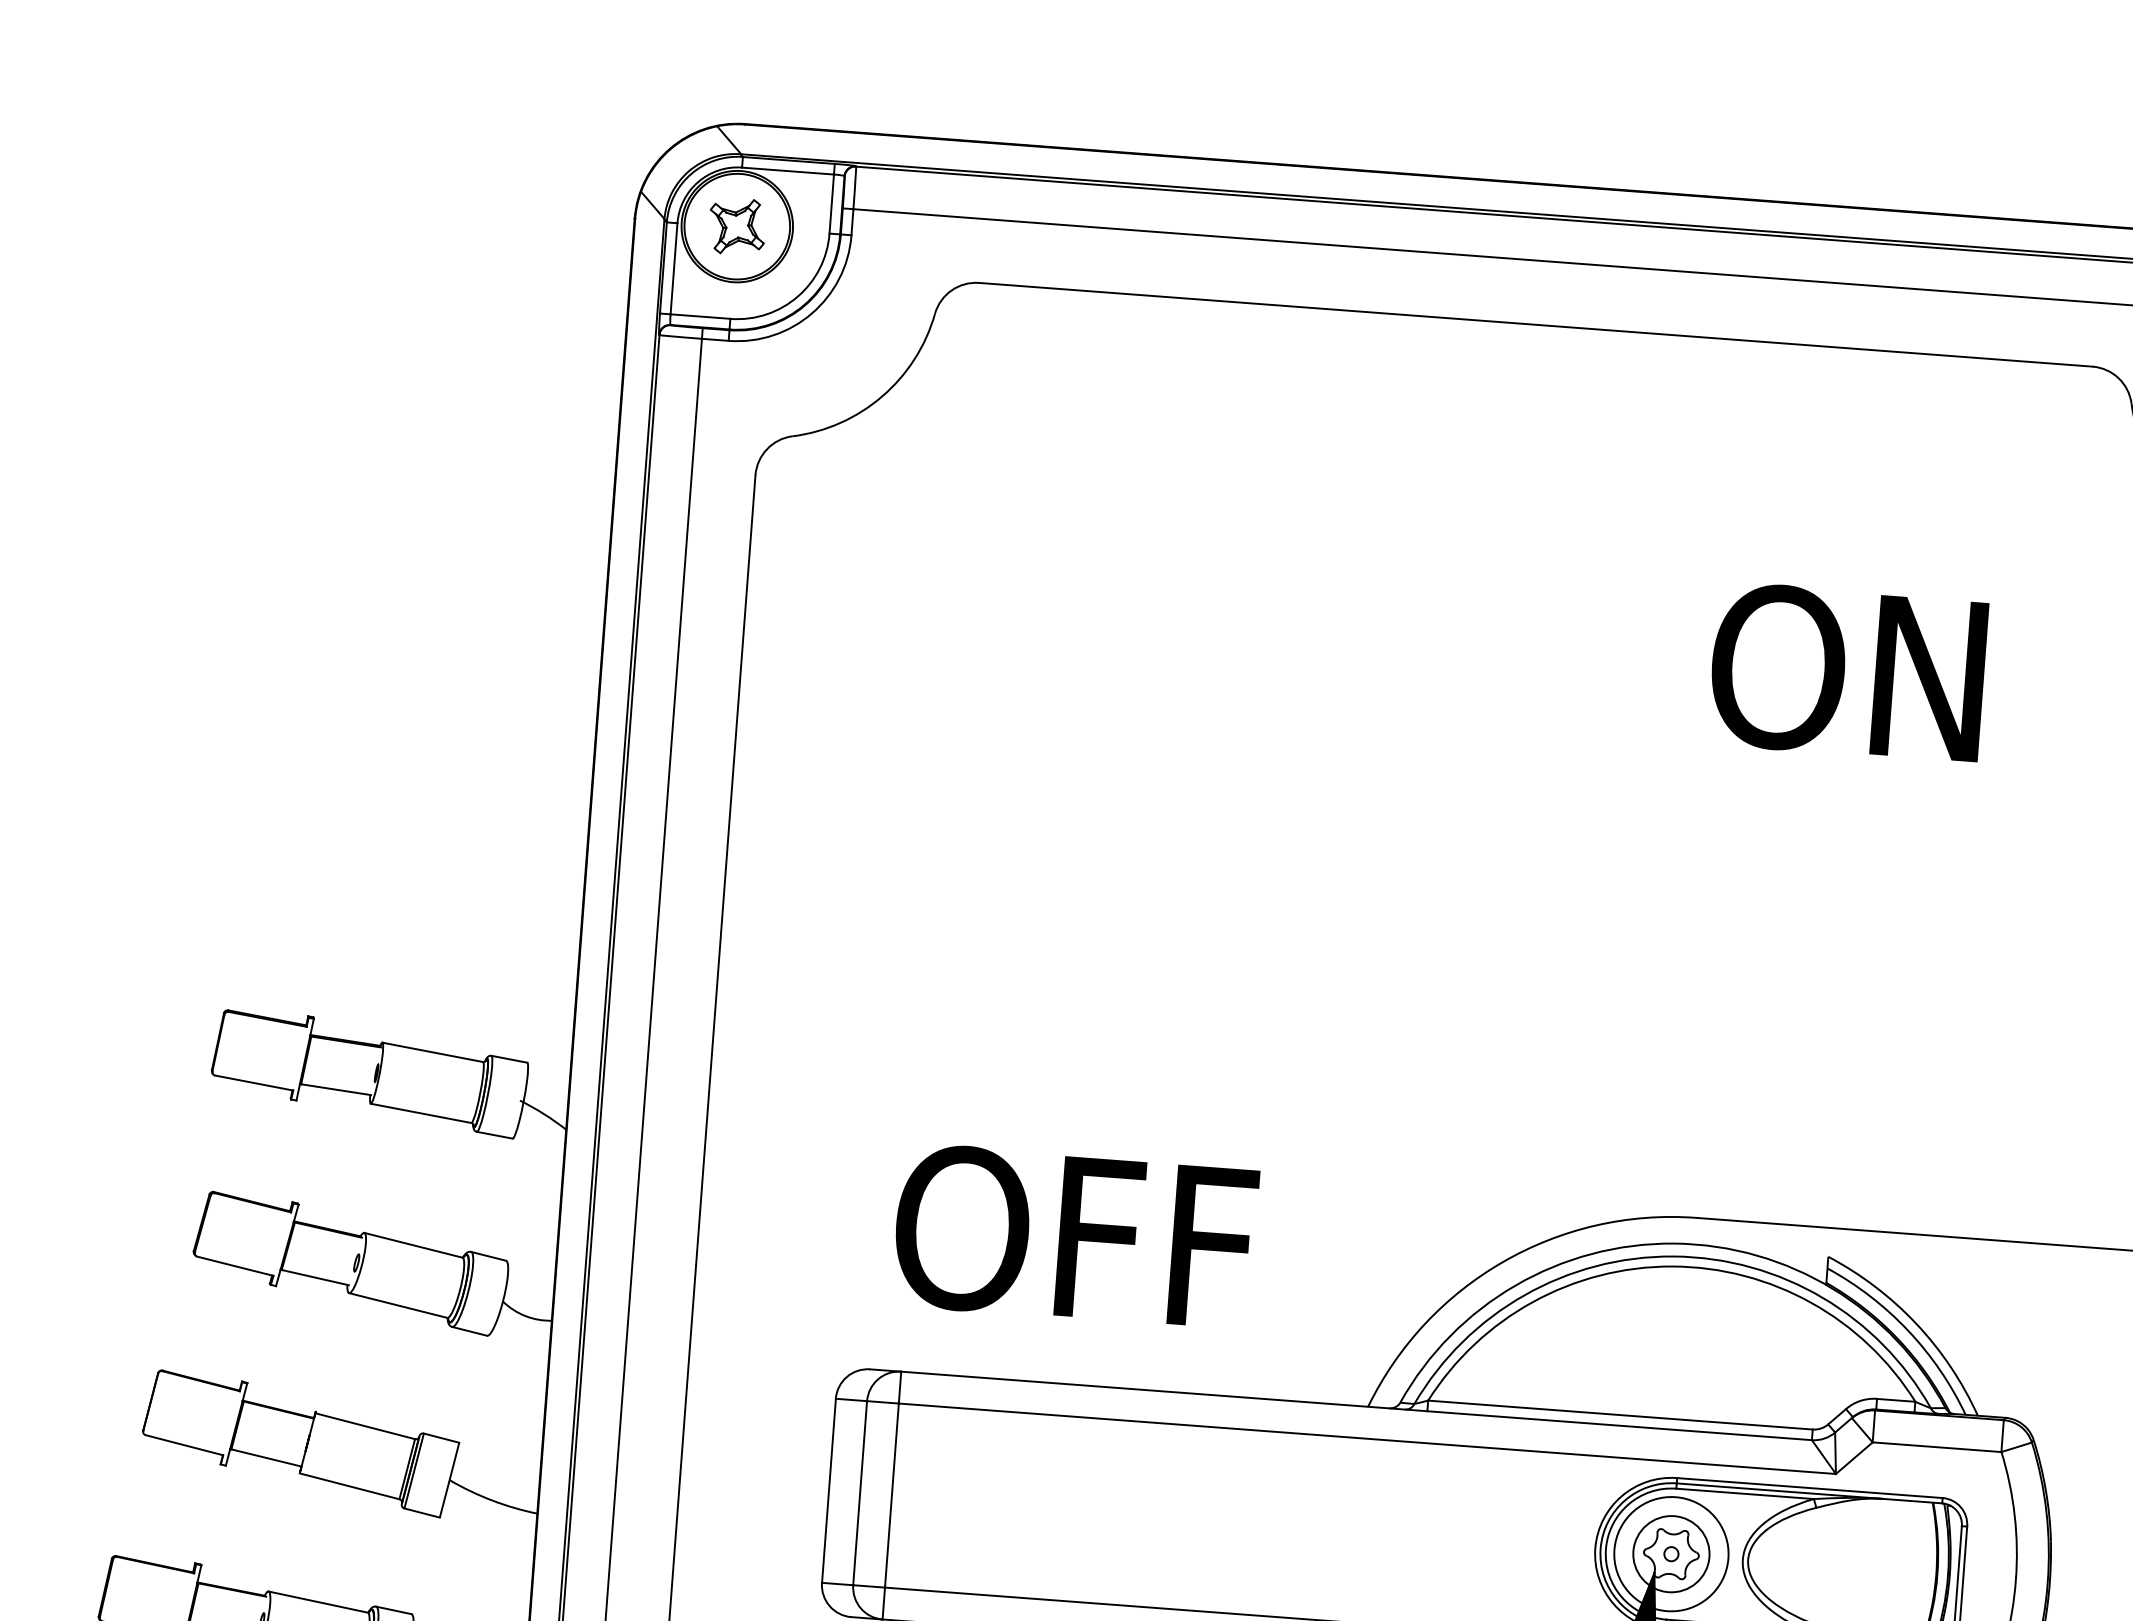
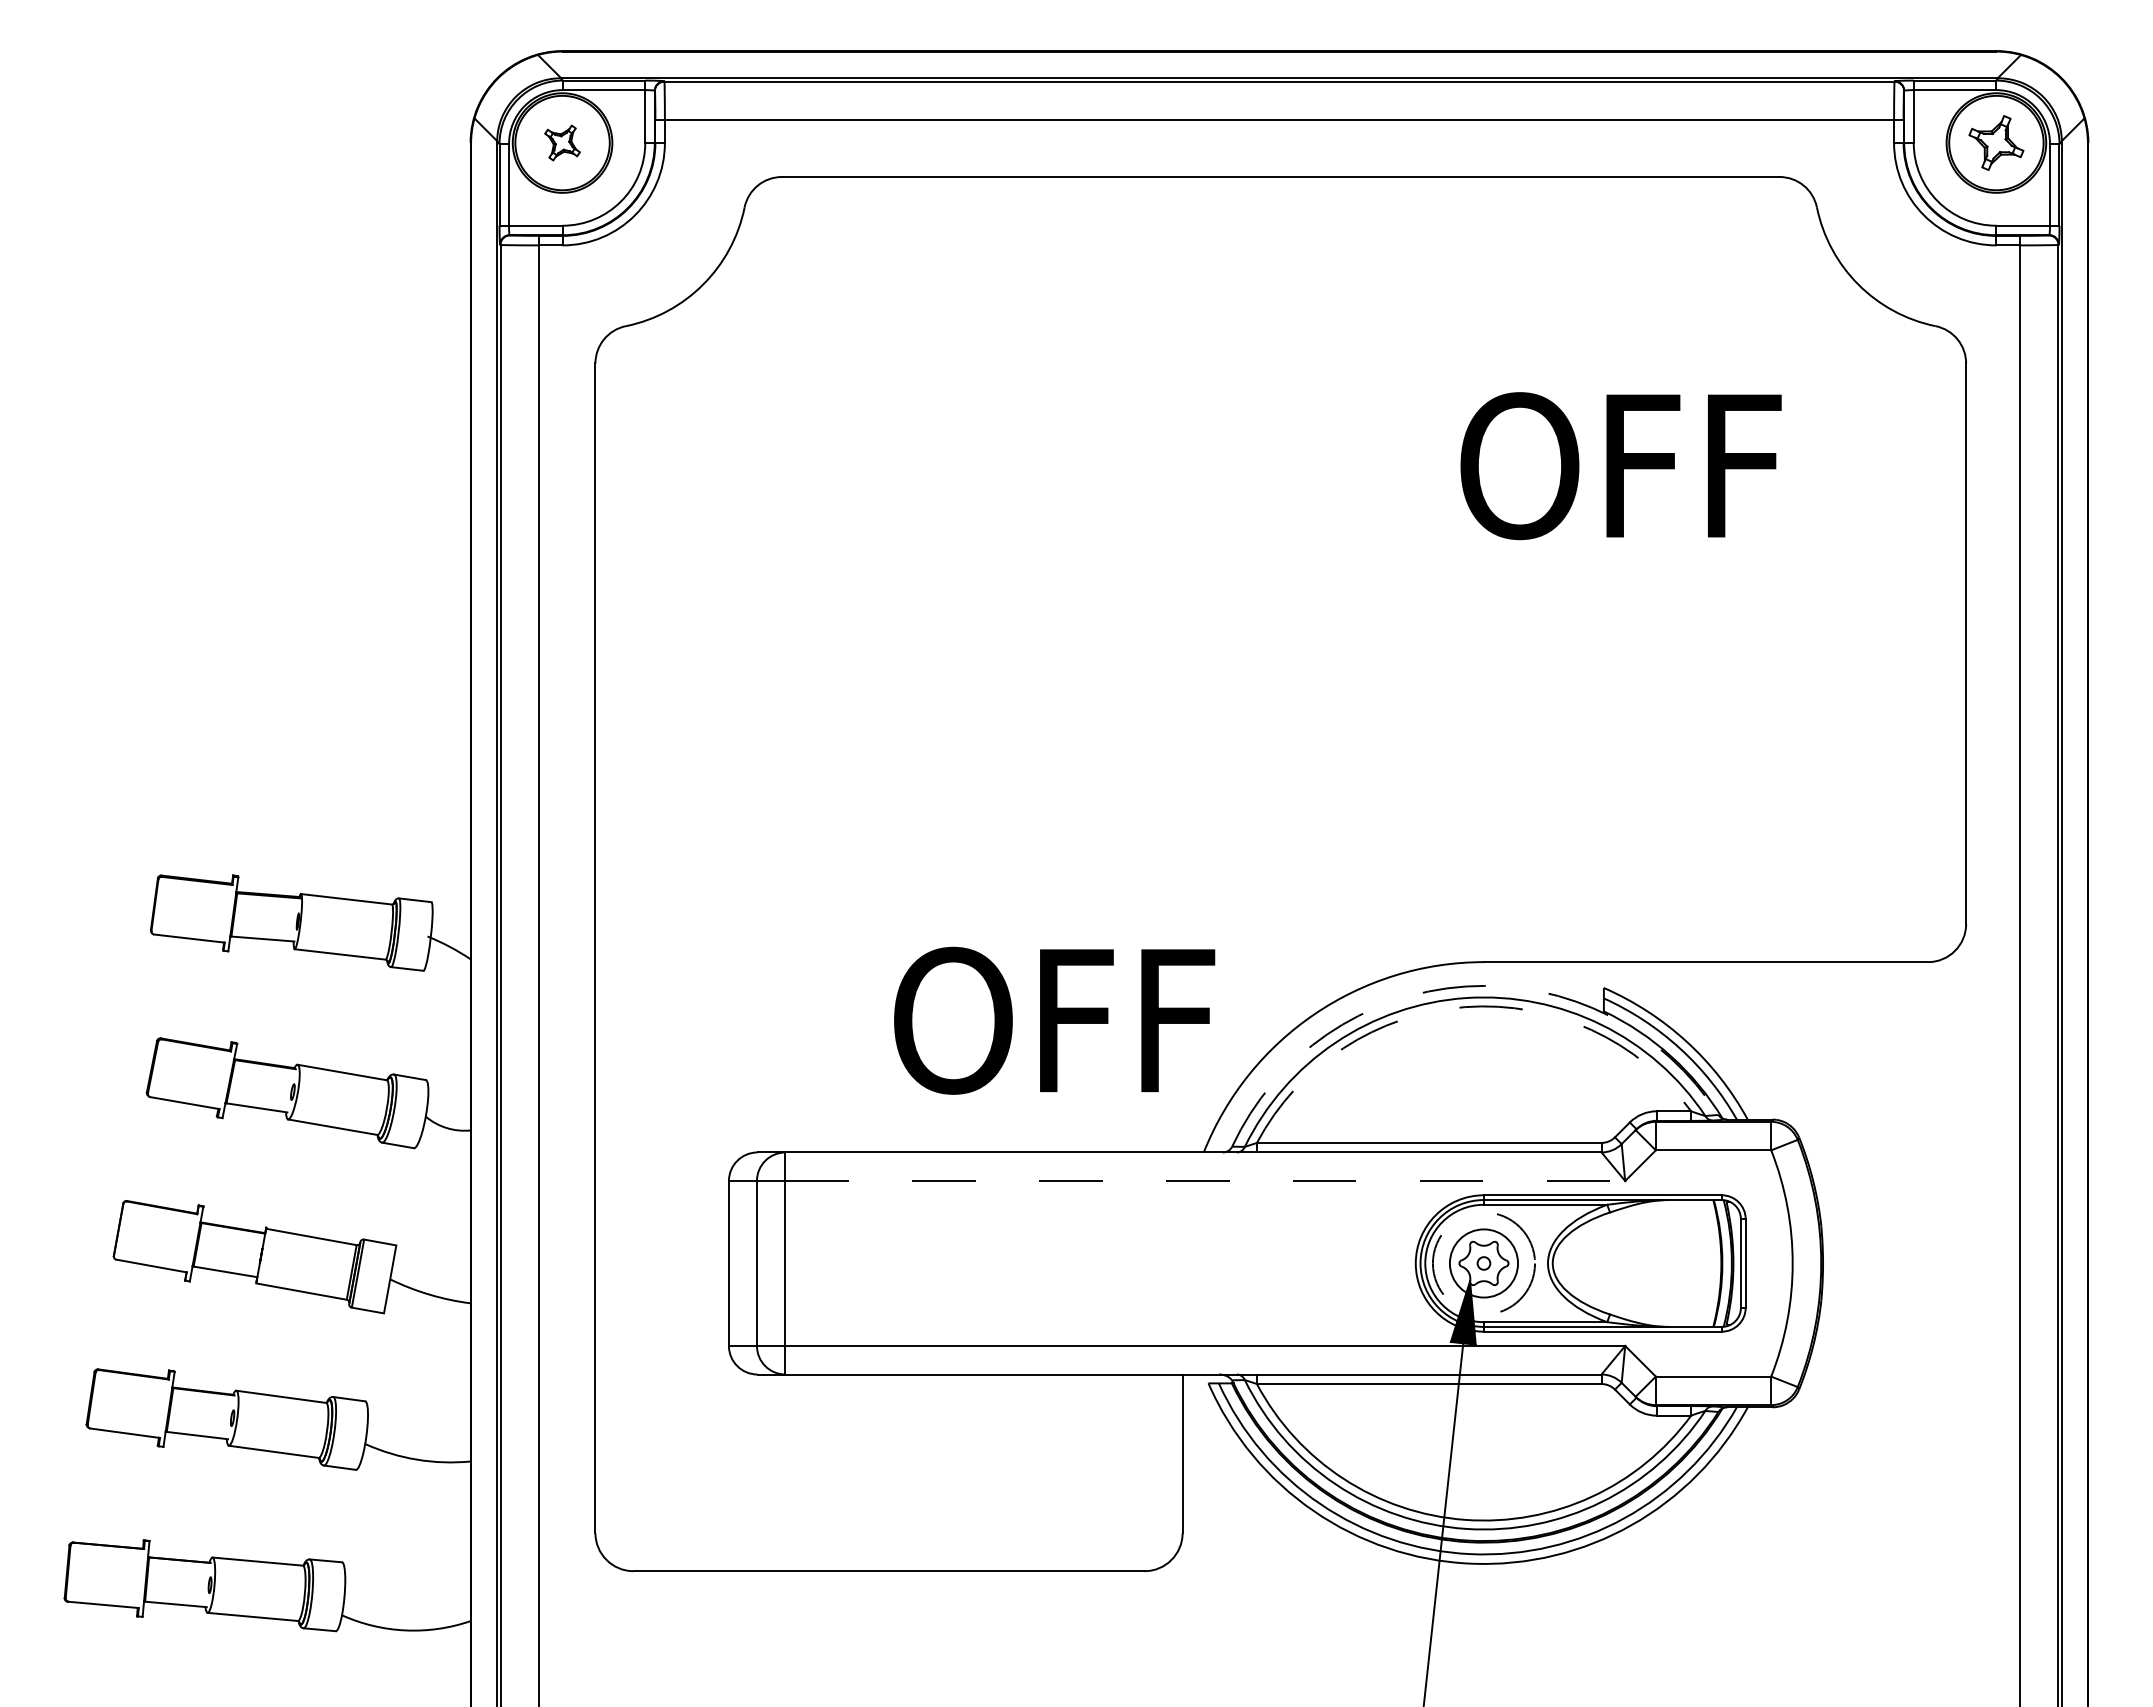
part: (737, 226) -> (562, 142), size x0.7
text: (1982, 682) -> (1702, 465), ON -> OFF
text: (1075, 1236) -> (1054, 1020), moved
arc: (1674, 1243) -> (1465, 986), solid -> dashed
arc: (1672, 1266) -> (1465, 1007), solid -> dashed
line: (1367, 1439) -> (1205, 1181), solid -> dashed
circle: (1670, 1554) -> (1483, 1263), solid -> dashed

